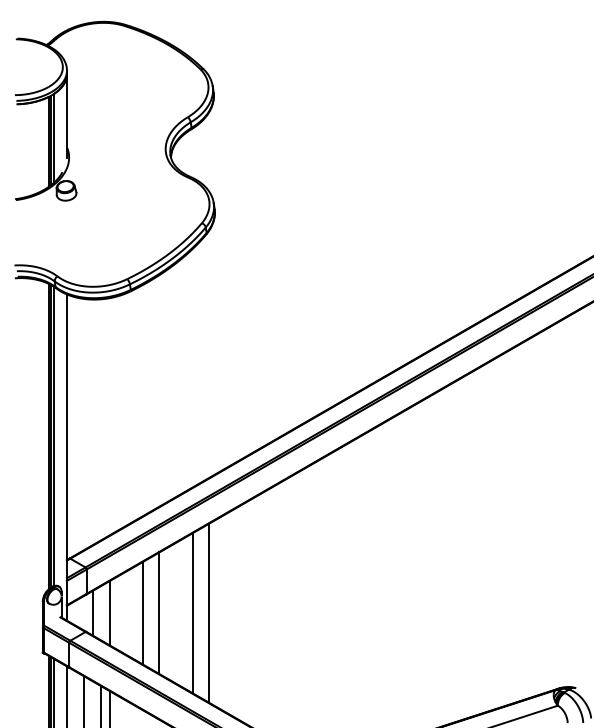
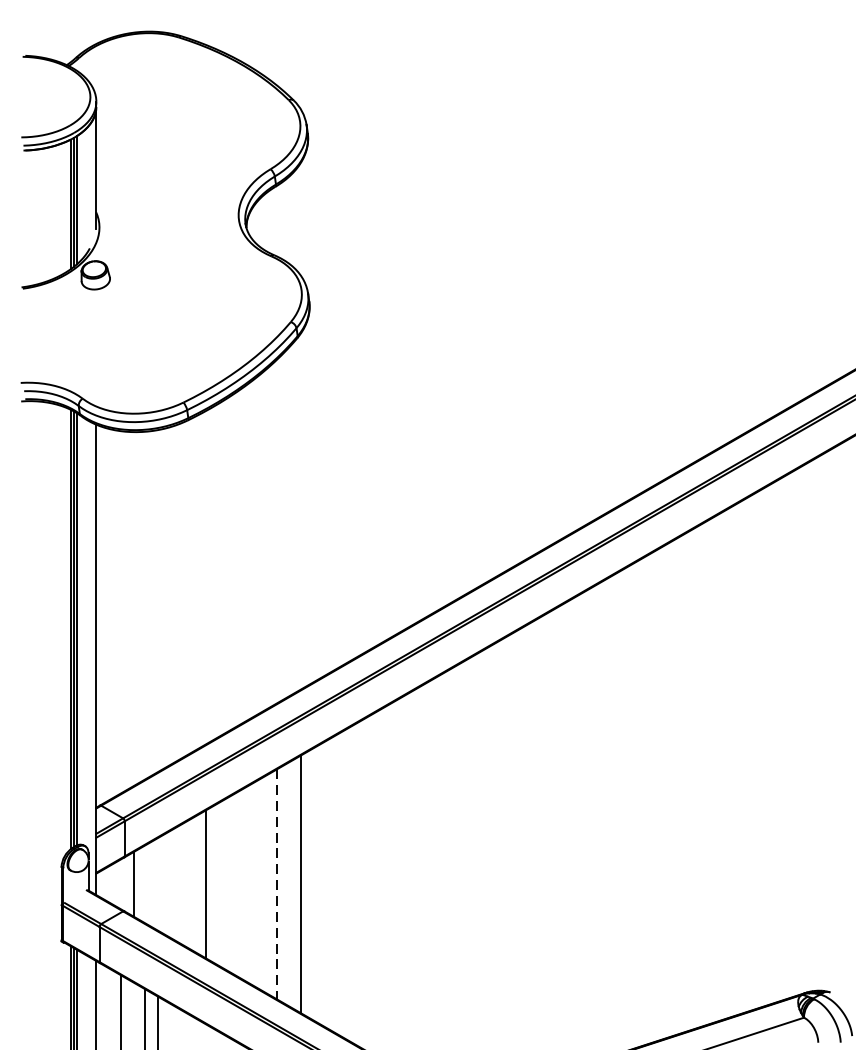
line: (109, 613) -> (157, 884), removed
line: (159, 613) -> (229, 884), removed
line: (192, 613) -> (277, 884), solid -> dashed

